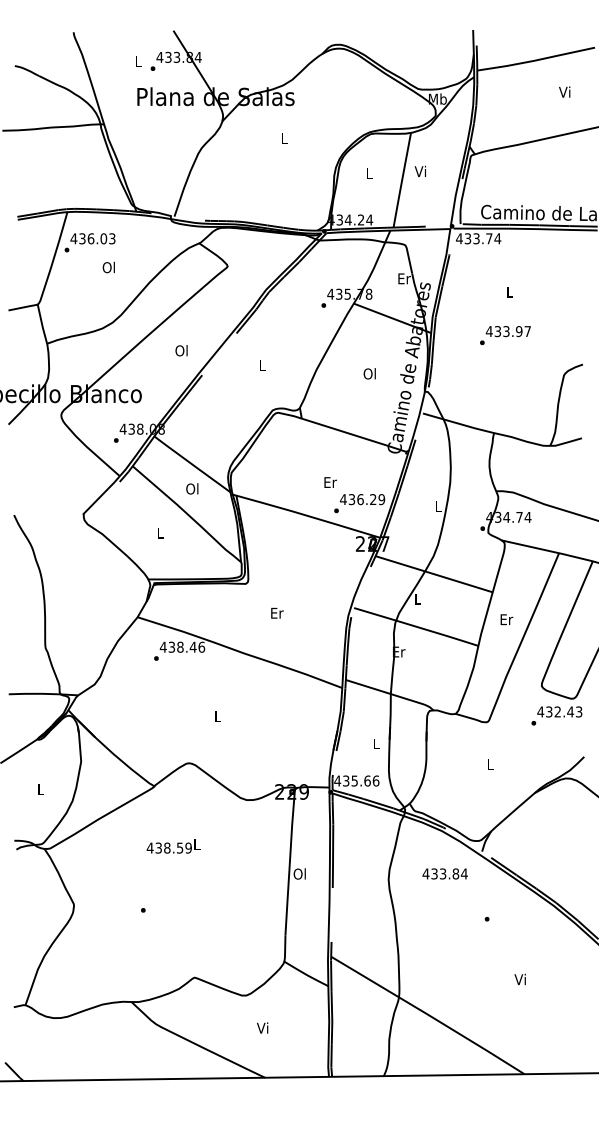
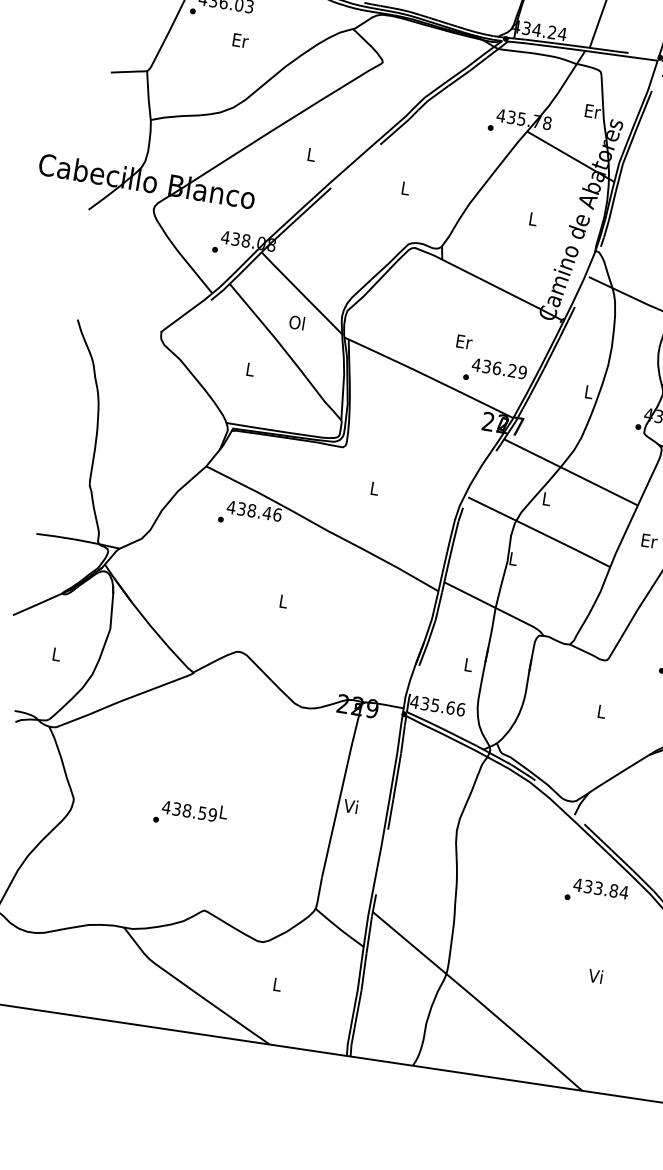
text: (108, 267) -> (239, 40), Ol -> Er
text: (181, 350) -> (310, 154), Ol -> L
text: (369, 373) -> (532, 218), Ol -> L
text: (277, 612) -> (375, 487), Er -> L
text: (399, 651) -> (514, 558), Er -> L
text: (173, 846) -> (194, 810), moved
text: (299, 873) -> (350, 805), Ol -> Vi
text: (444, 873) -> (600, 888), moved
text: (262, 1027) -> (276, 983), Vi -> L

